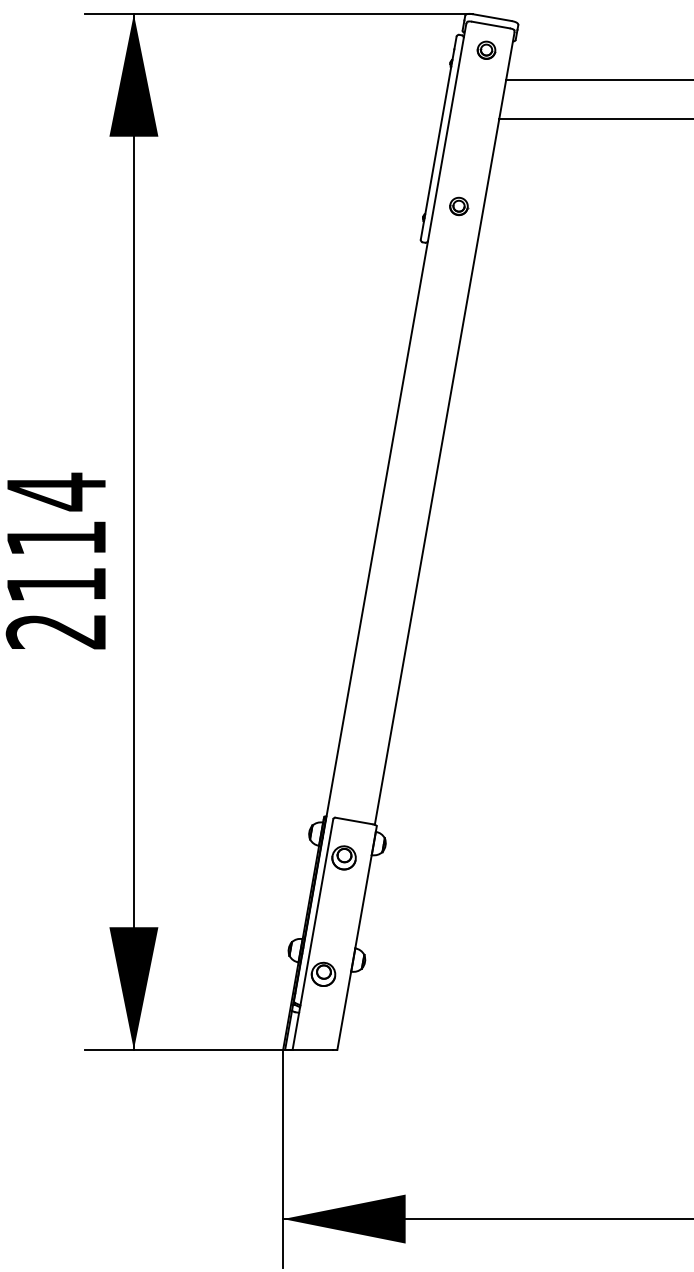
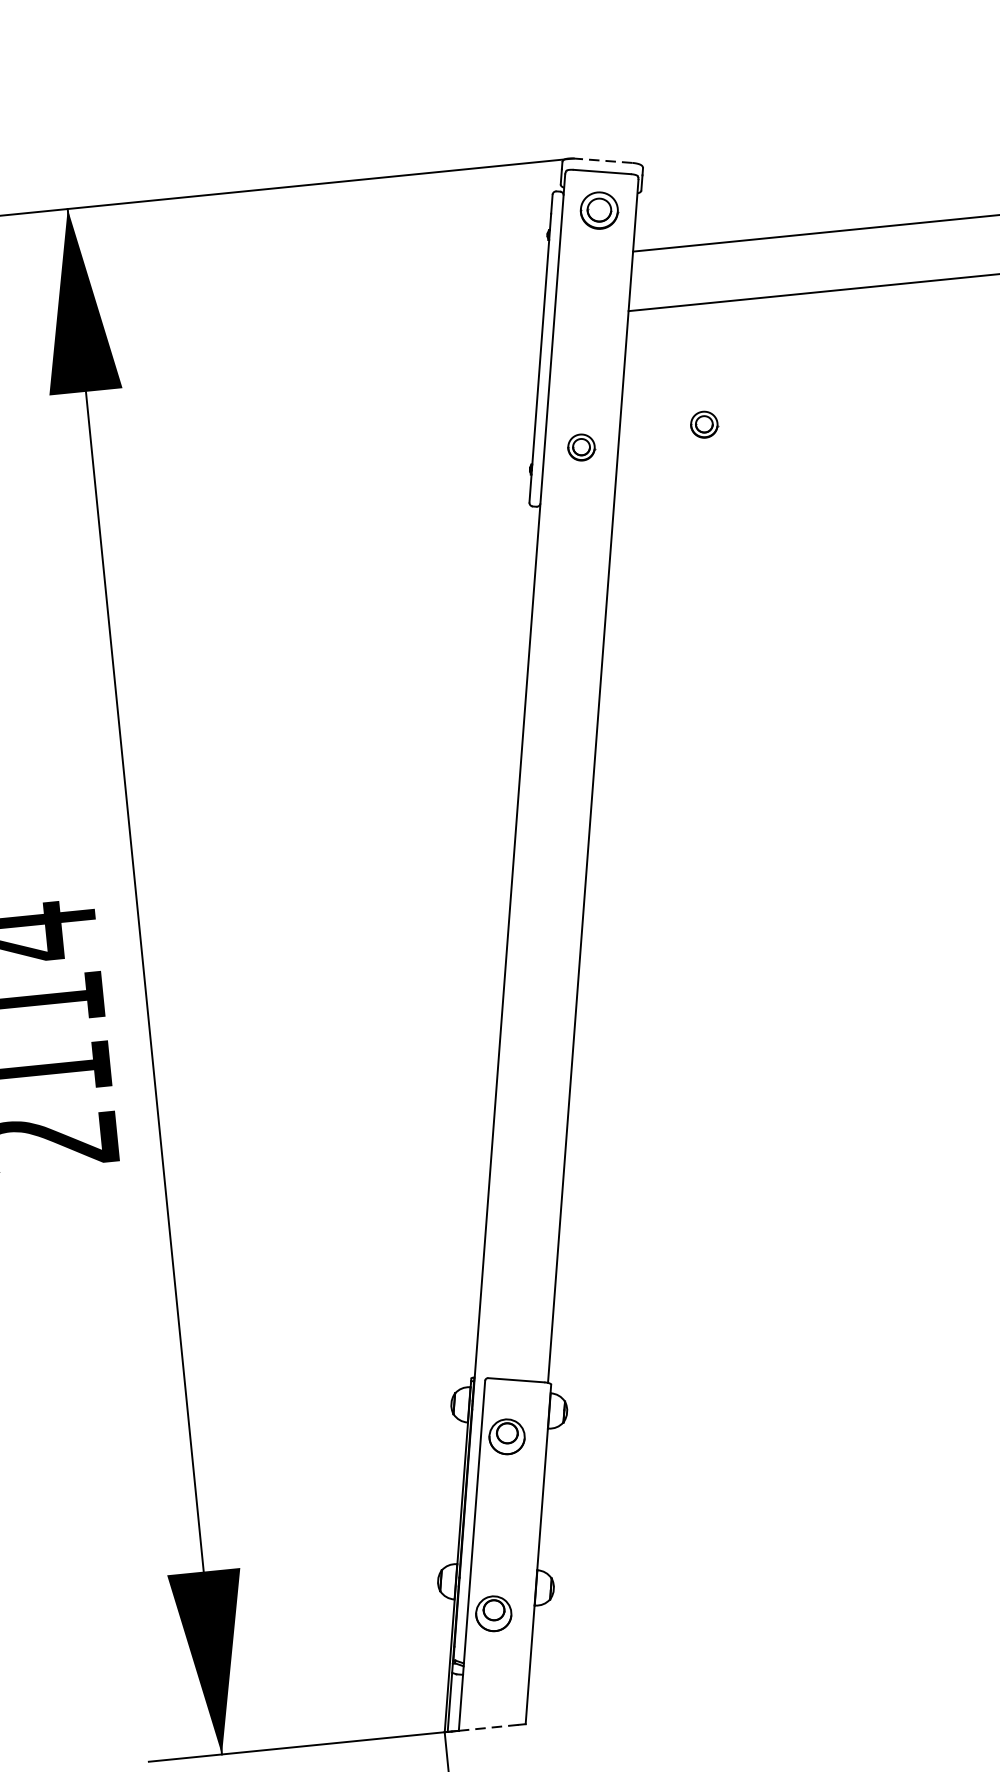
line: (492, 17) -> (603, 160), solid -> dashed
part: (486, 49) -> (599, 209), size x1.4
part: (542, 199) -> (705, 424), added
line: (313, 1049) -> (489, 1727), solid -> dashed

